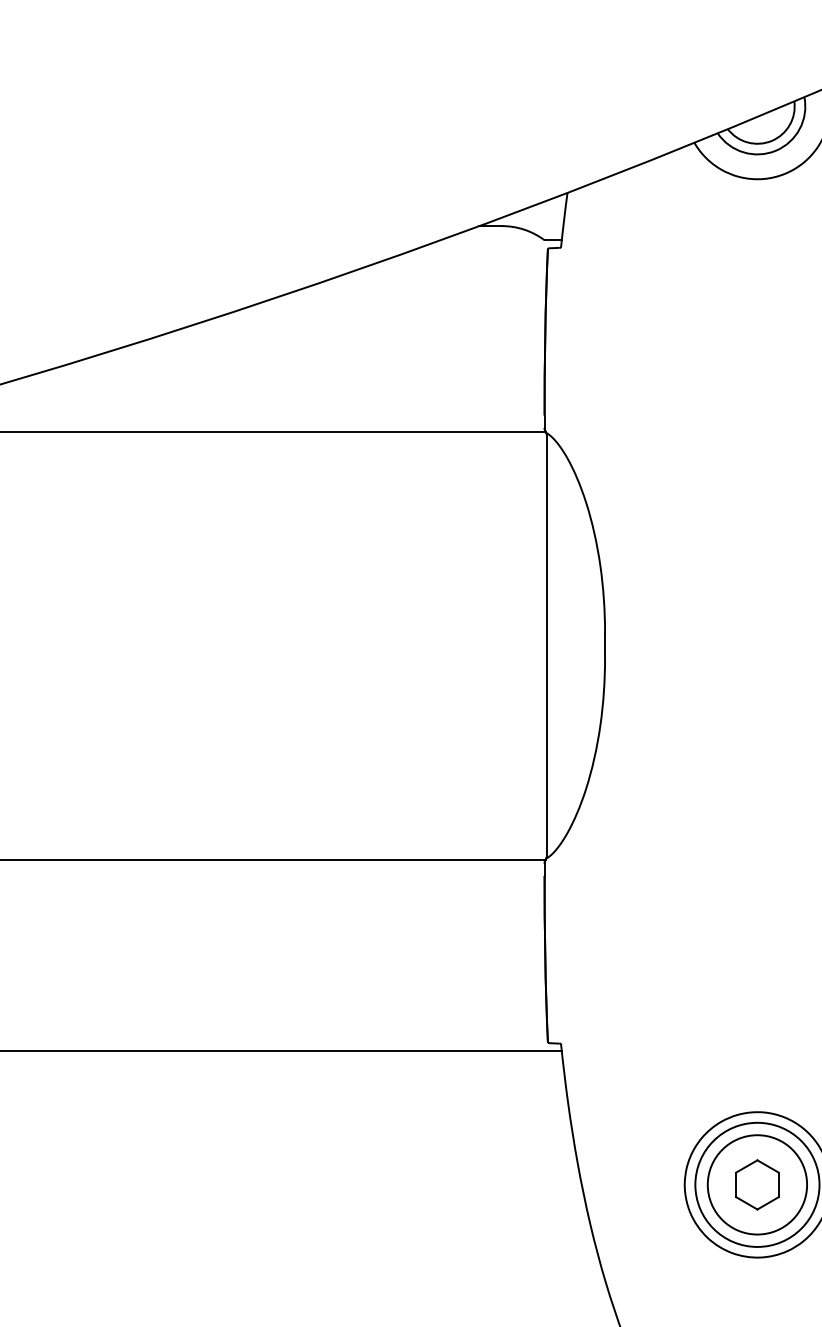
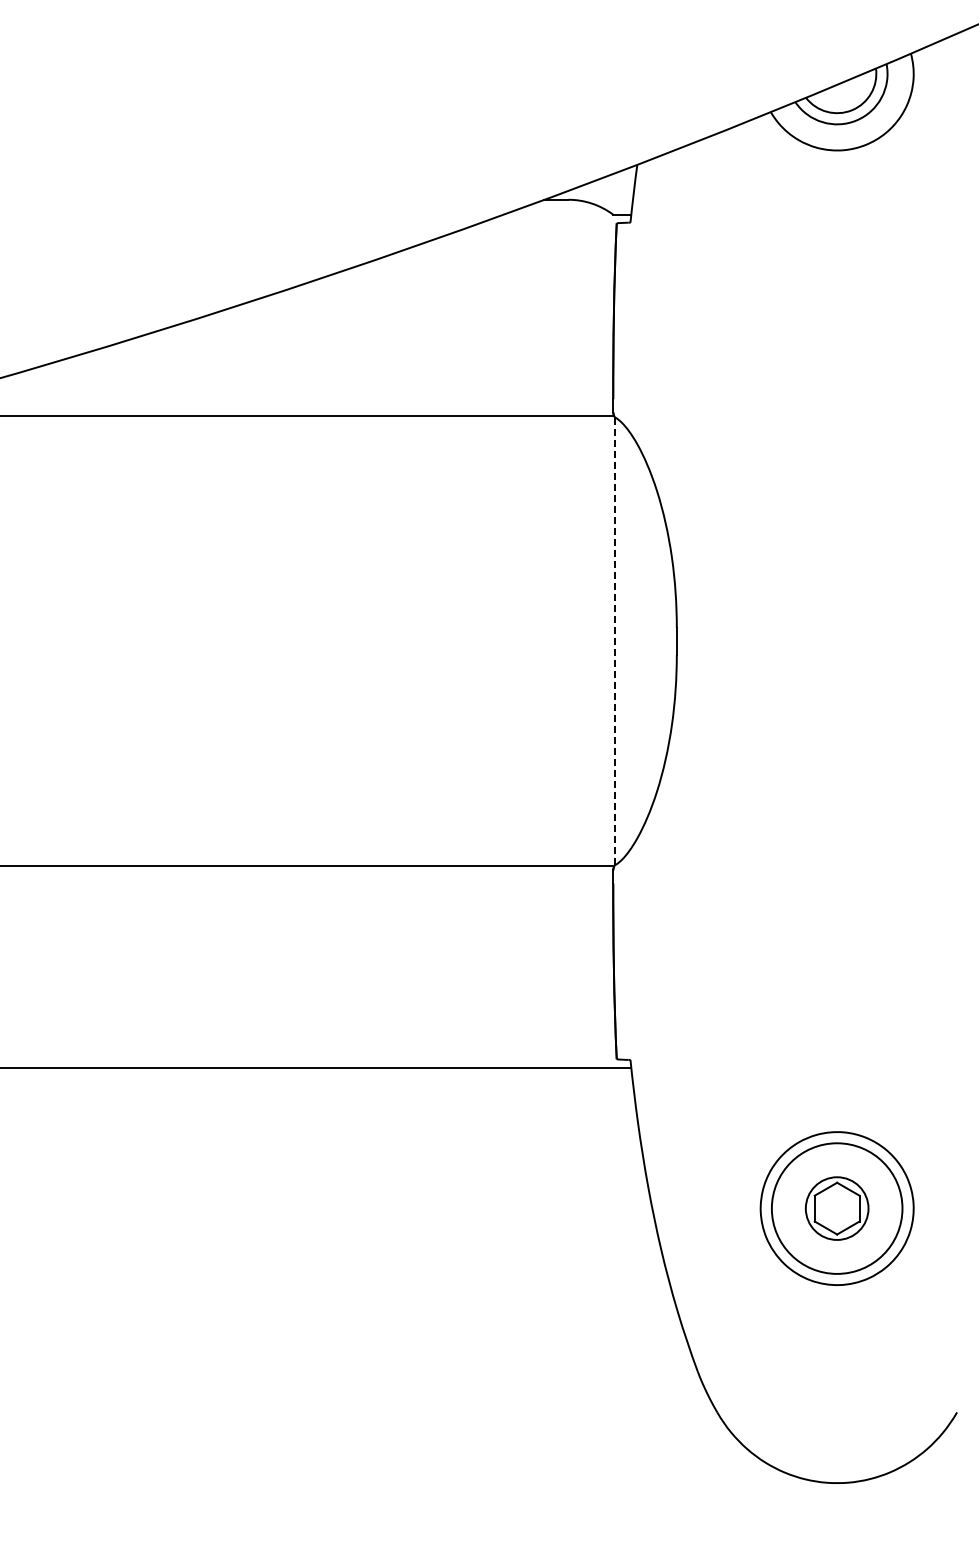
line: (546, 645) -> (615, 641), solid -> dashed
circle: (756, 1184) -> (836, 1208), size x0.6

